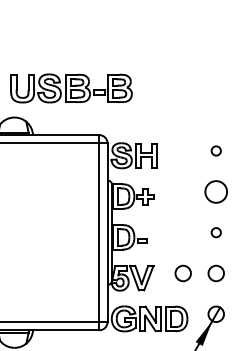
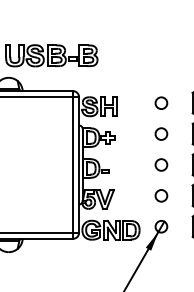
circle: (216, 150) -> (161, 102), size x1.67
circle: (216, 191) -> (161, 133), size x0.71
circle: (216, 232) -> (161, 164), size x1.67
circle: (183, 273) -> (136, 195), removed

